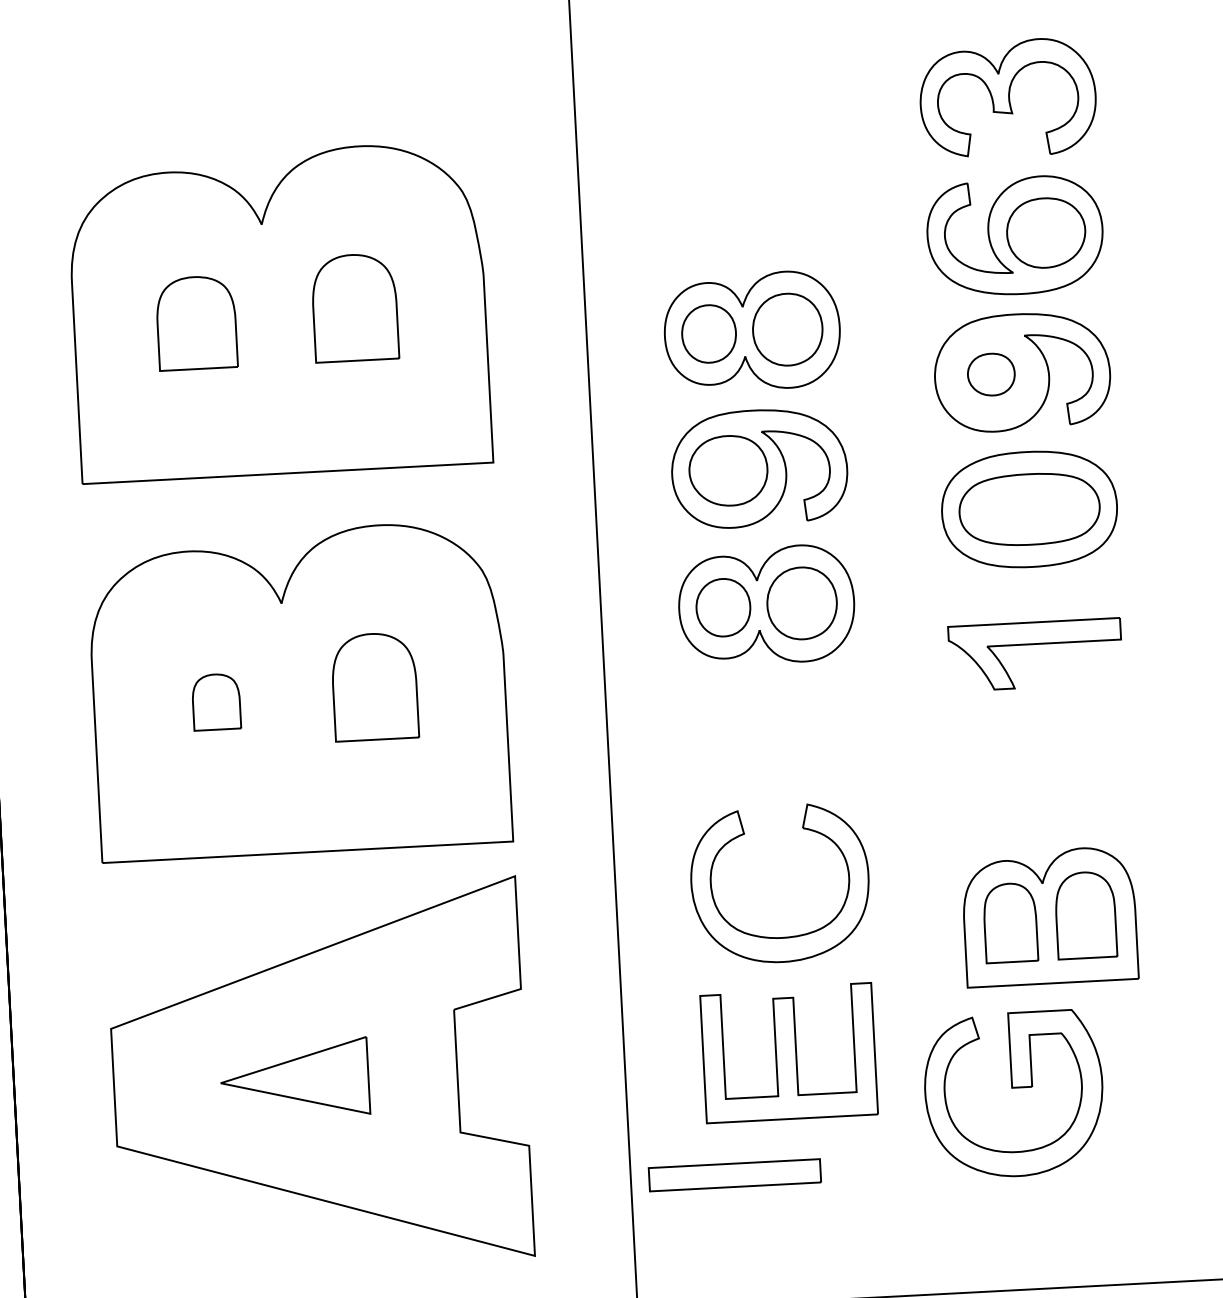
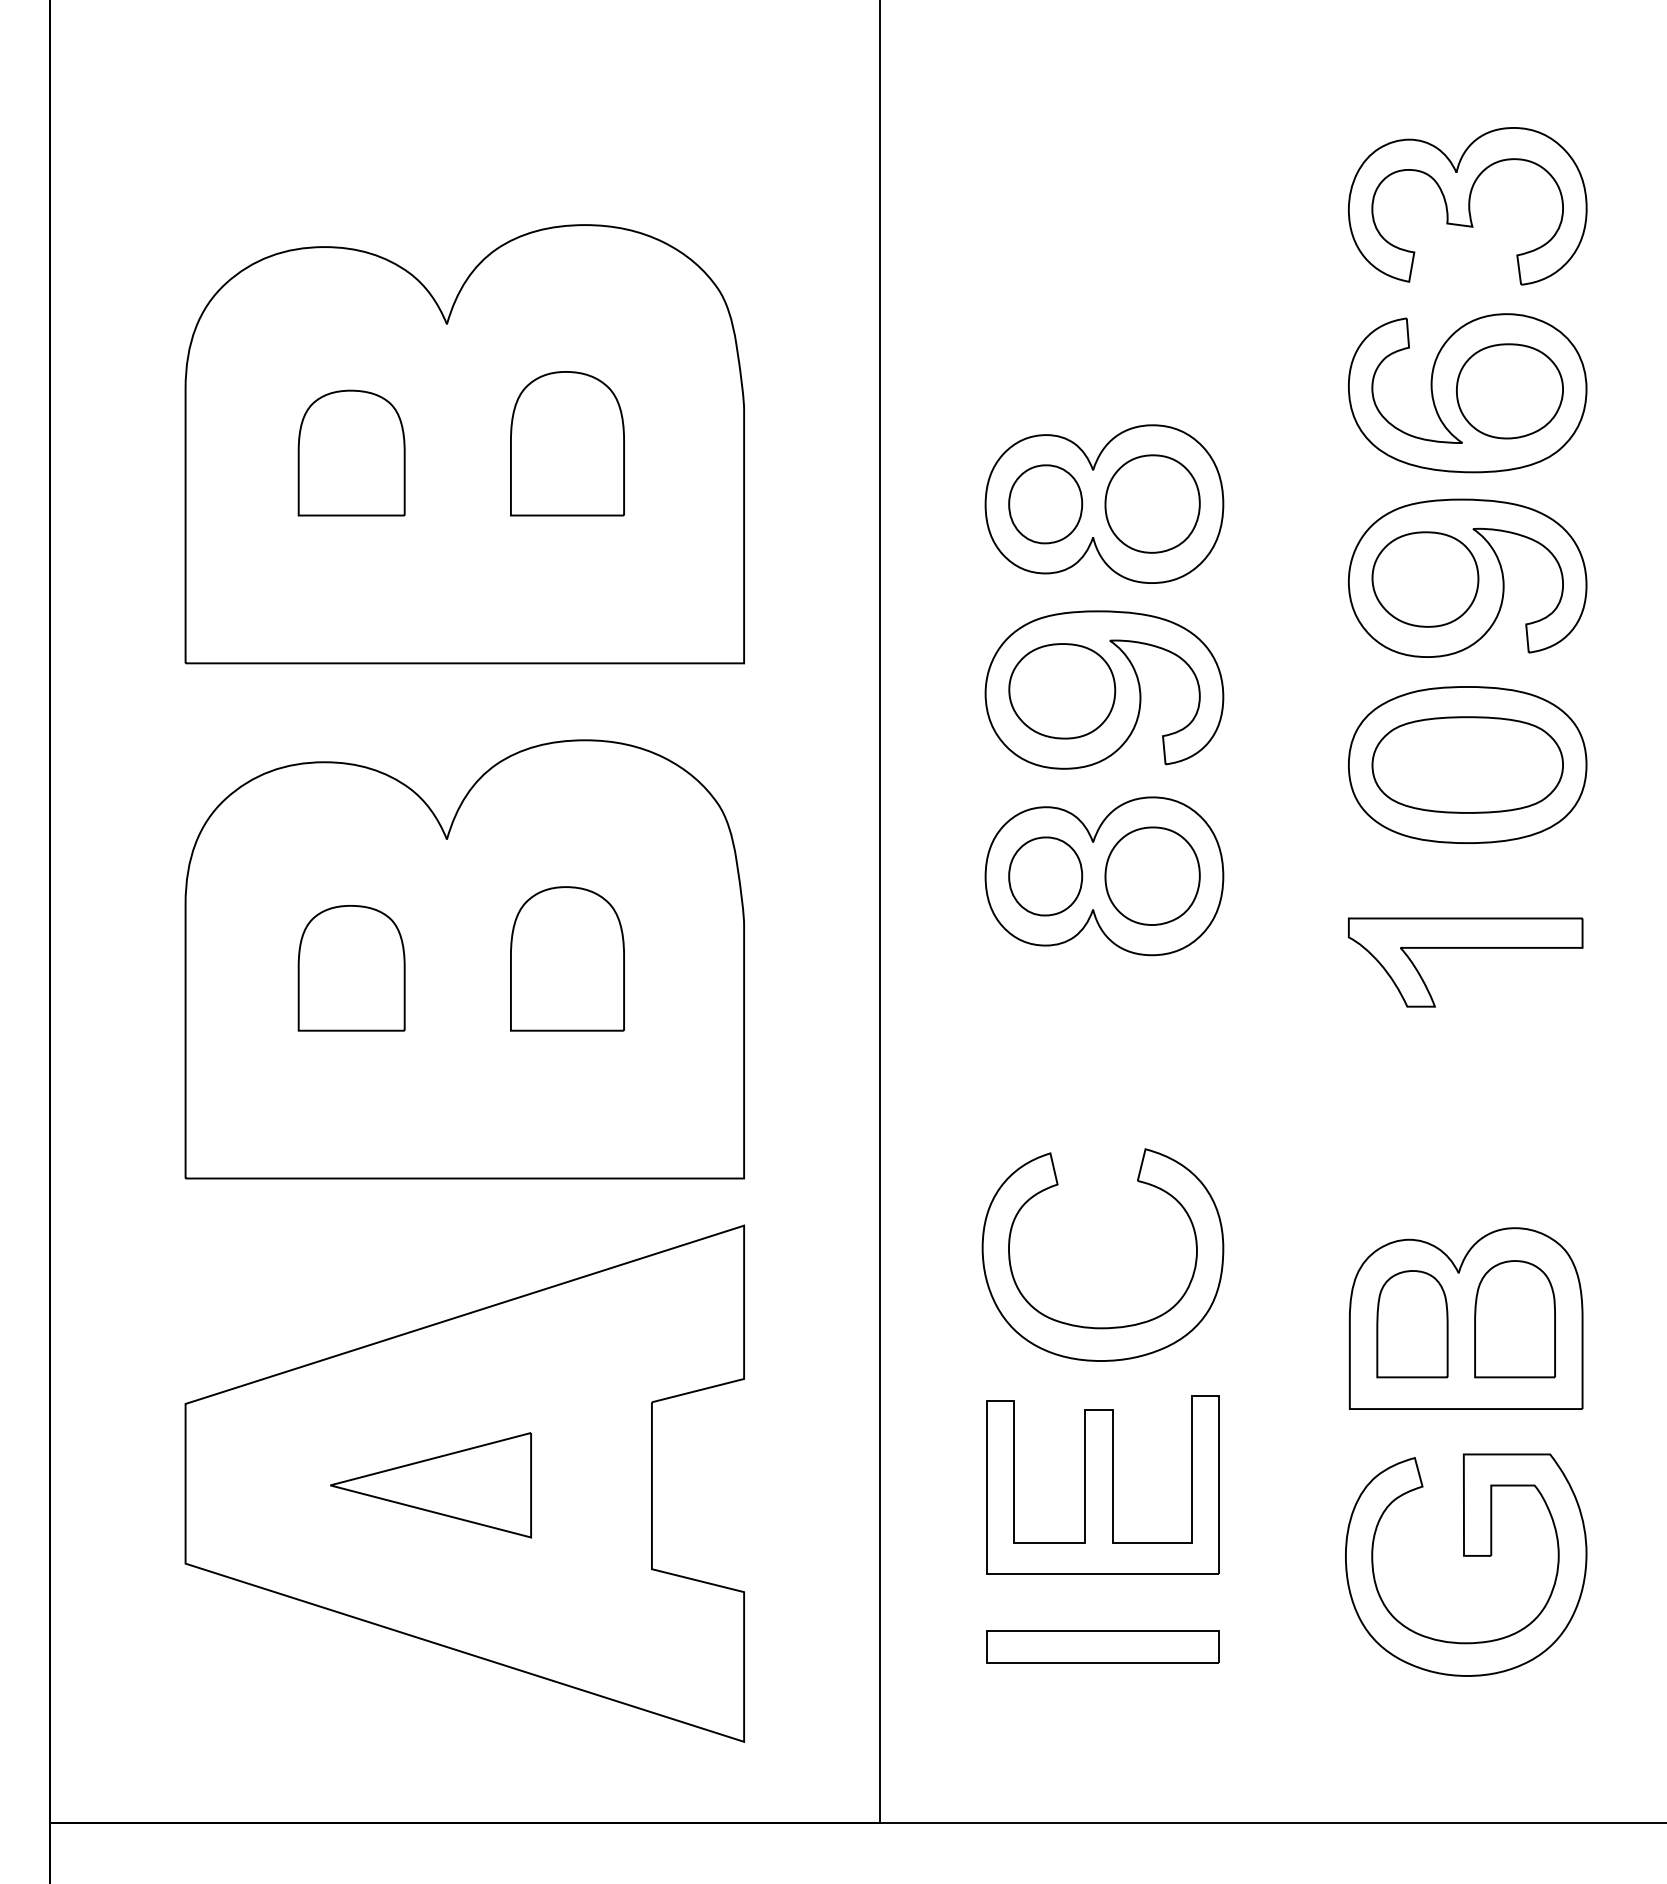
part: (991, 374) -> (1425, 579), size x1.67
part: (216, 702) -> (351, 968), size x1.67
part: (1014, 1088) -> (1466, 1556), moved
part: (734, 1175) -> (1102, 1646), moved

